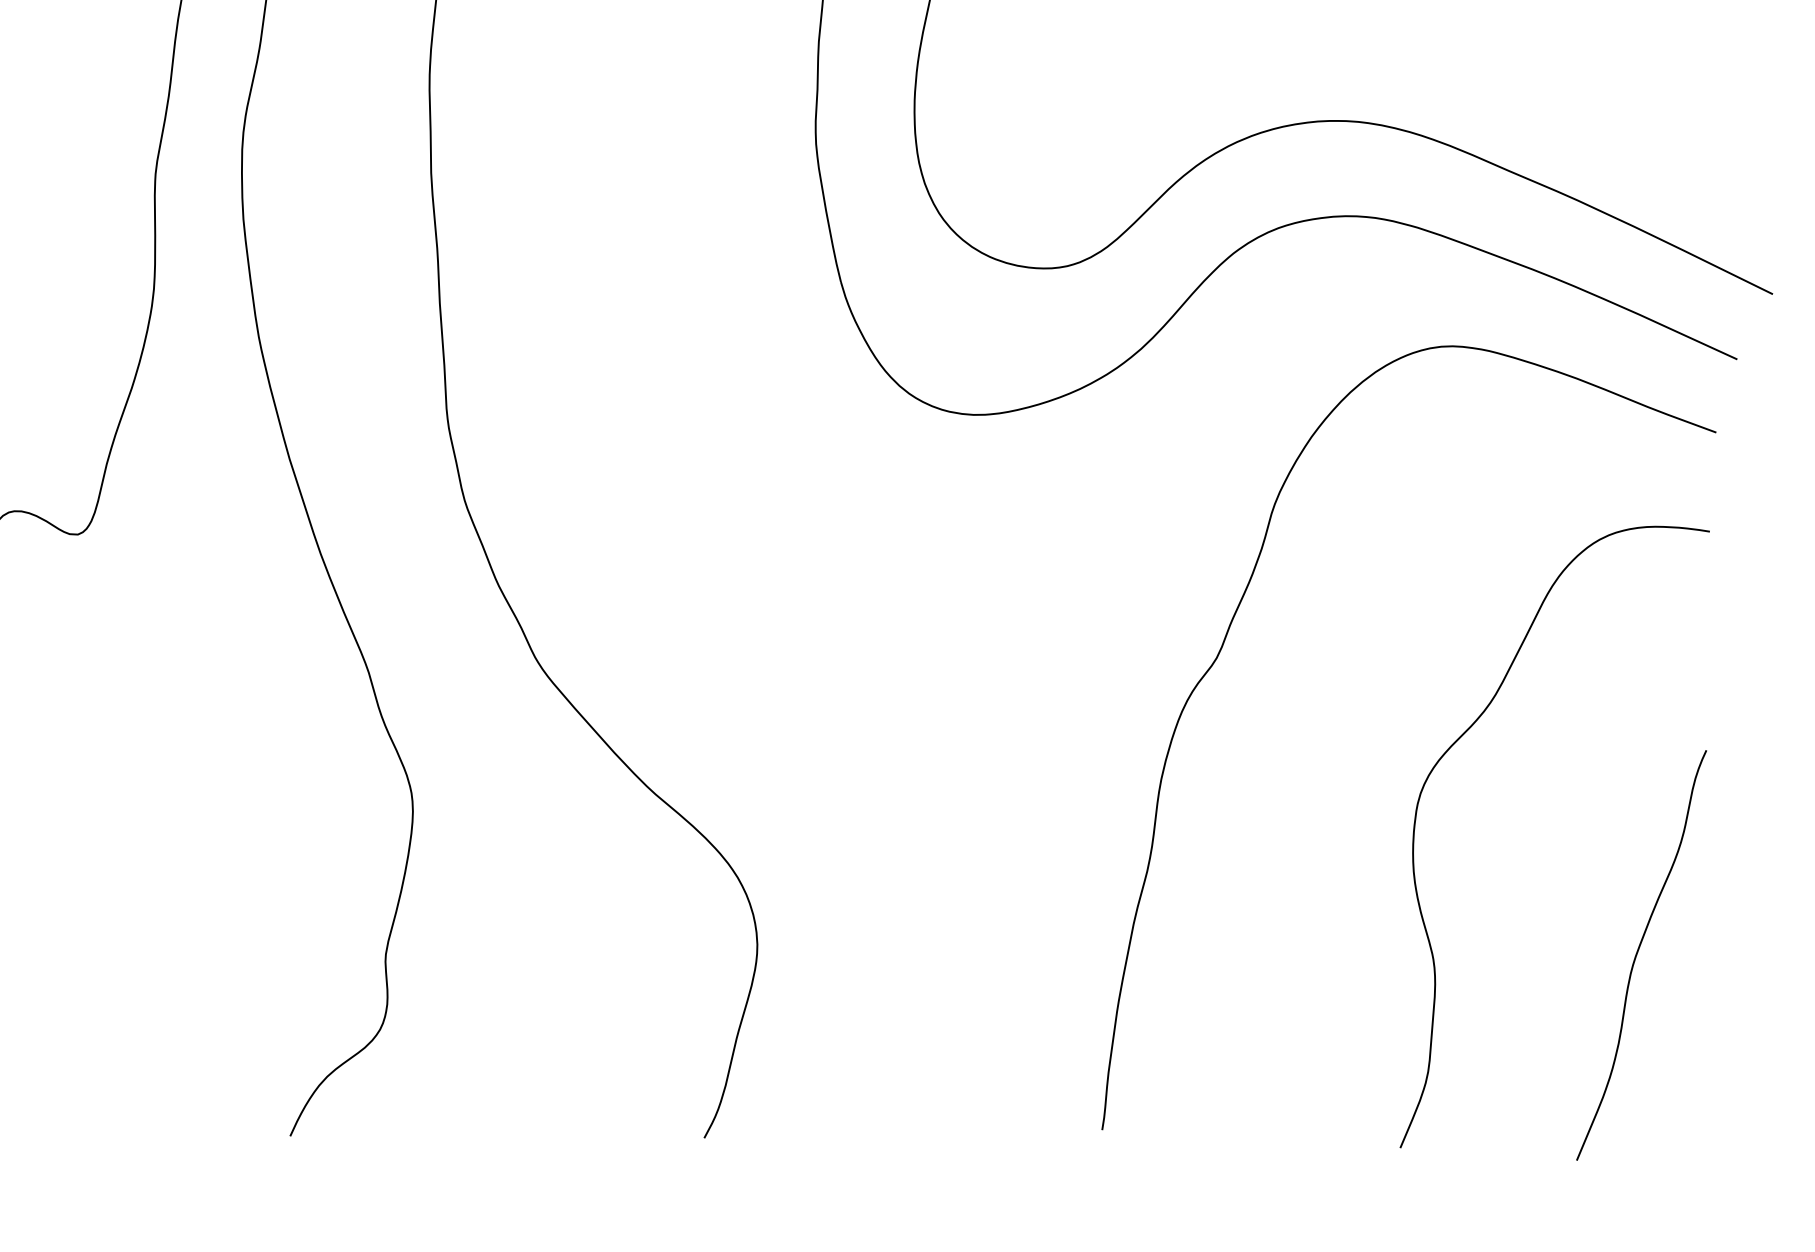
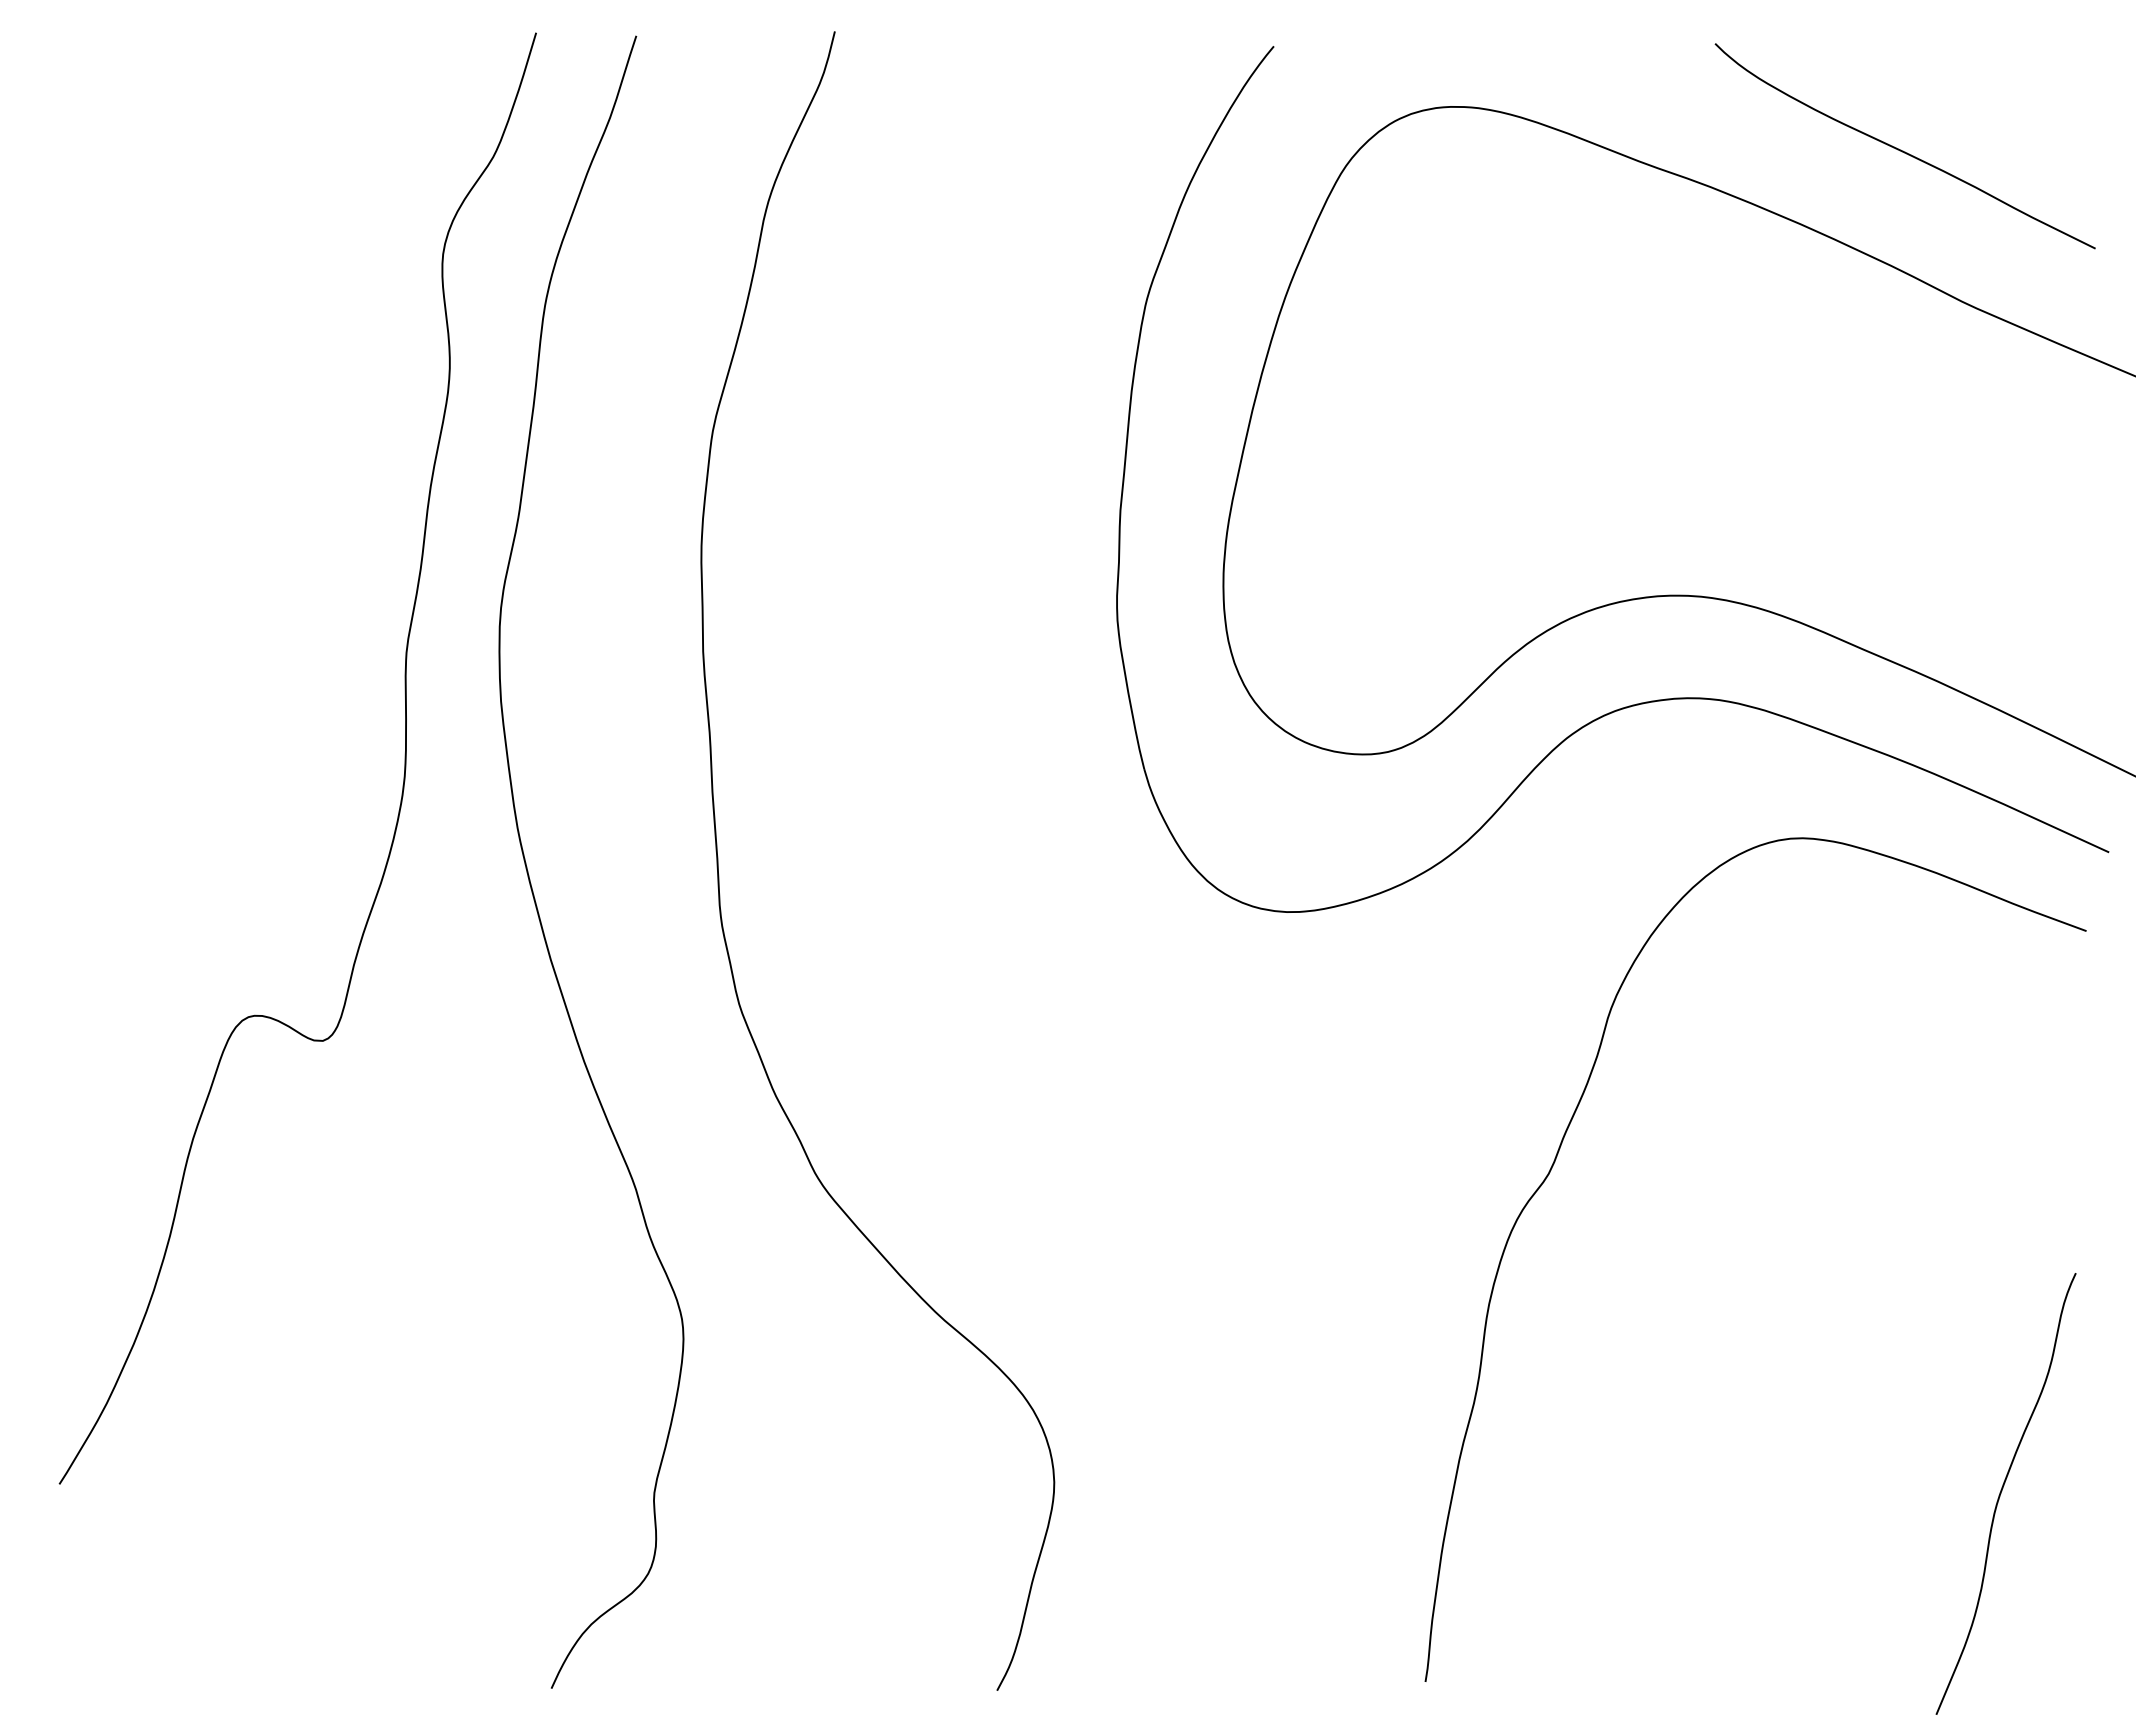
curve: (1450, 748) -> (1800, 1271), removed

